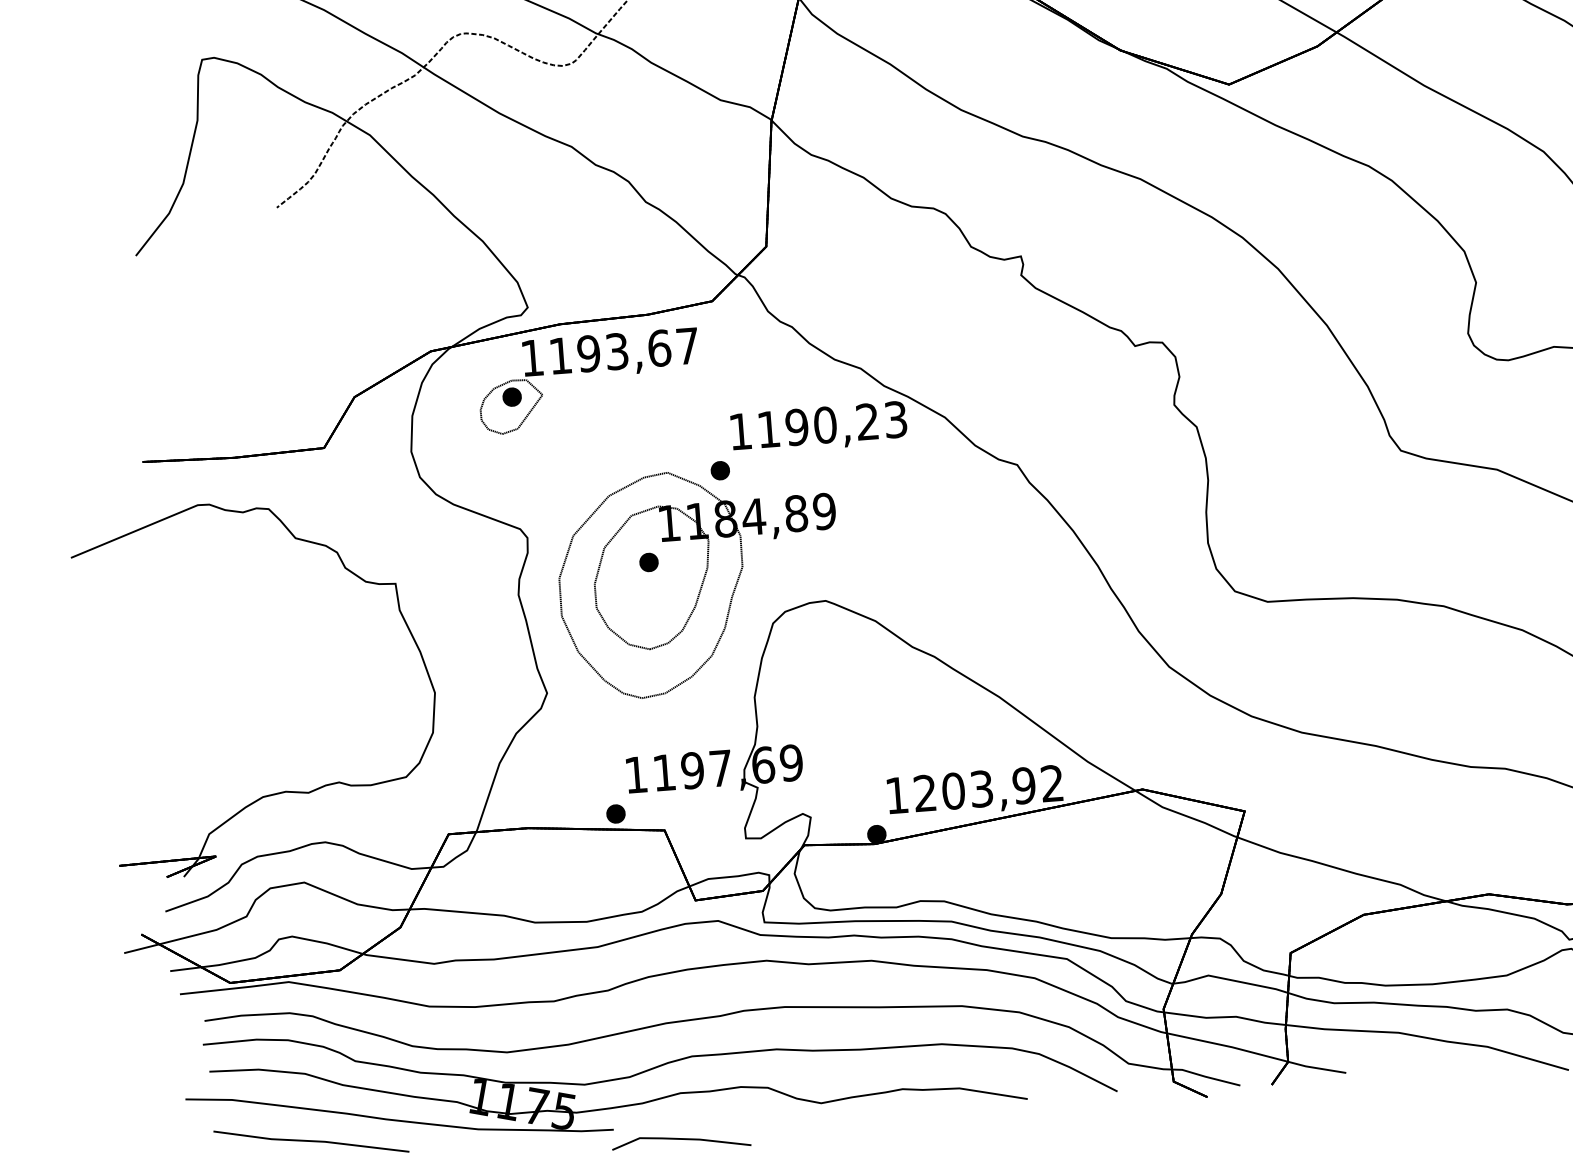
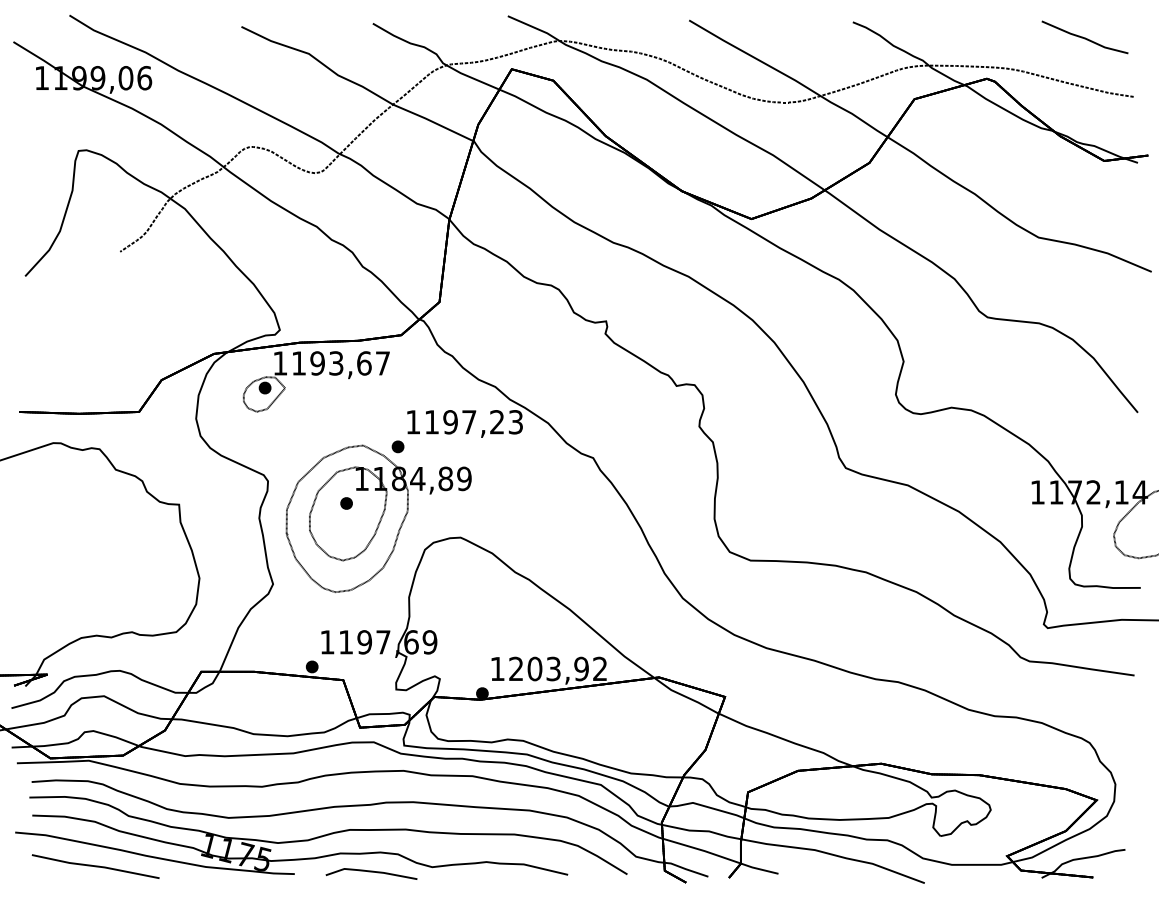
text: (825, 425) -> (469, 422), 1190,23 -> 1197,23
line: (681, 1140) -> (371, 872), moved

